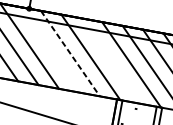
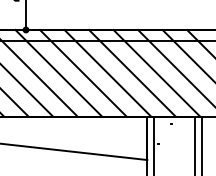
line: (49, 49) -> (58, 73), added
line: (70, 53) -> (83, 73), dashed -> solid
line: (111, 61) -> (132, 73), added

